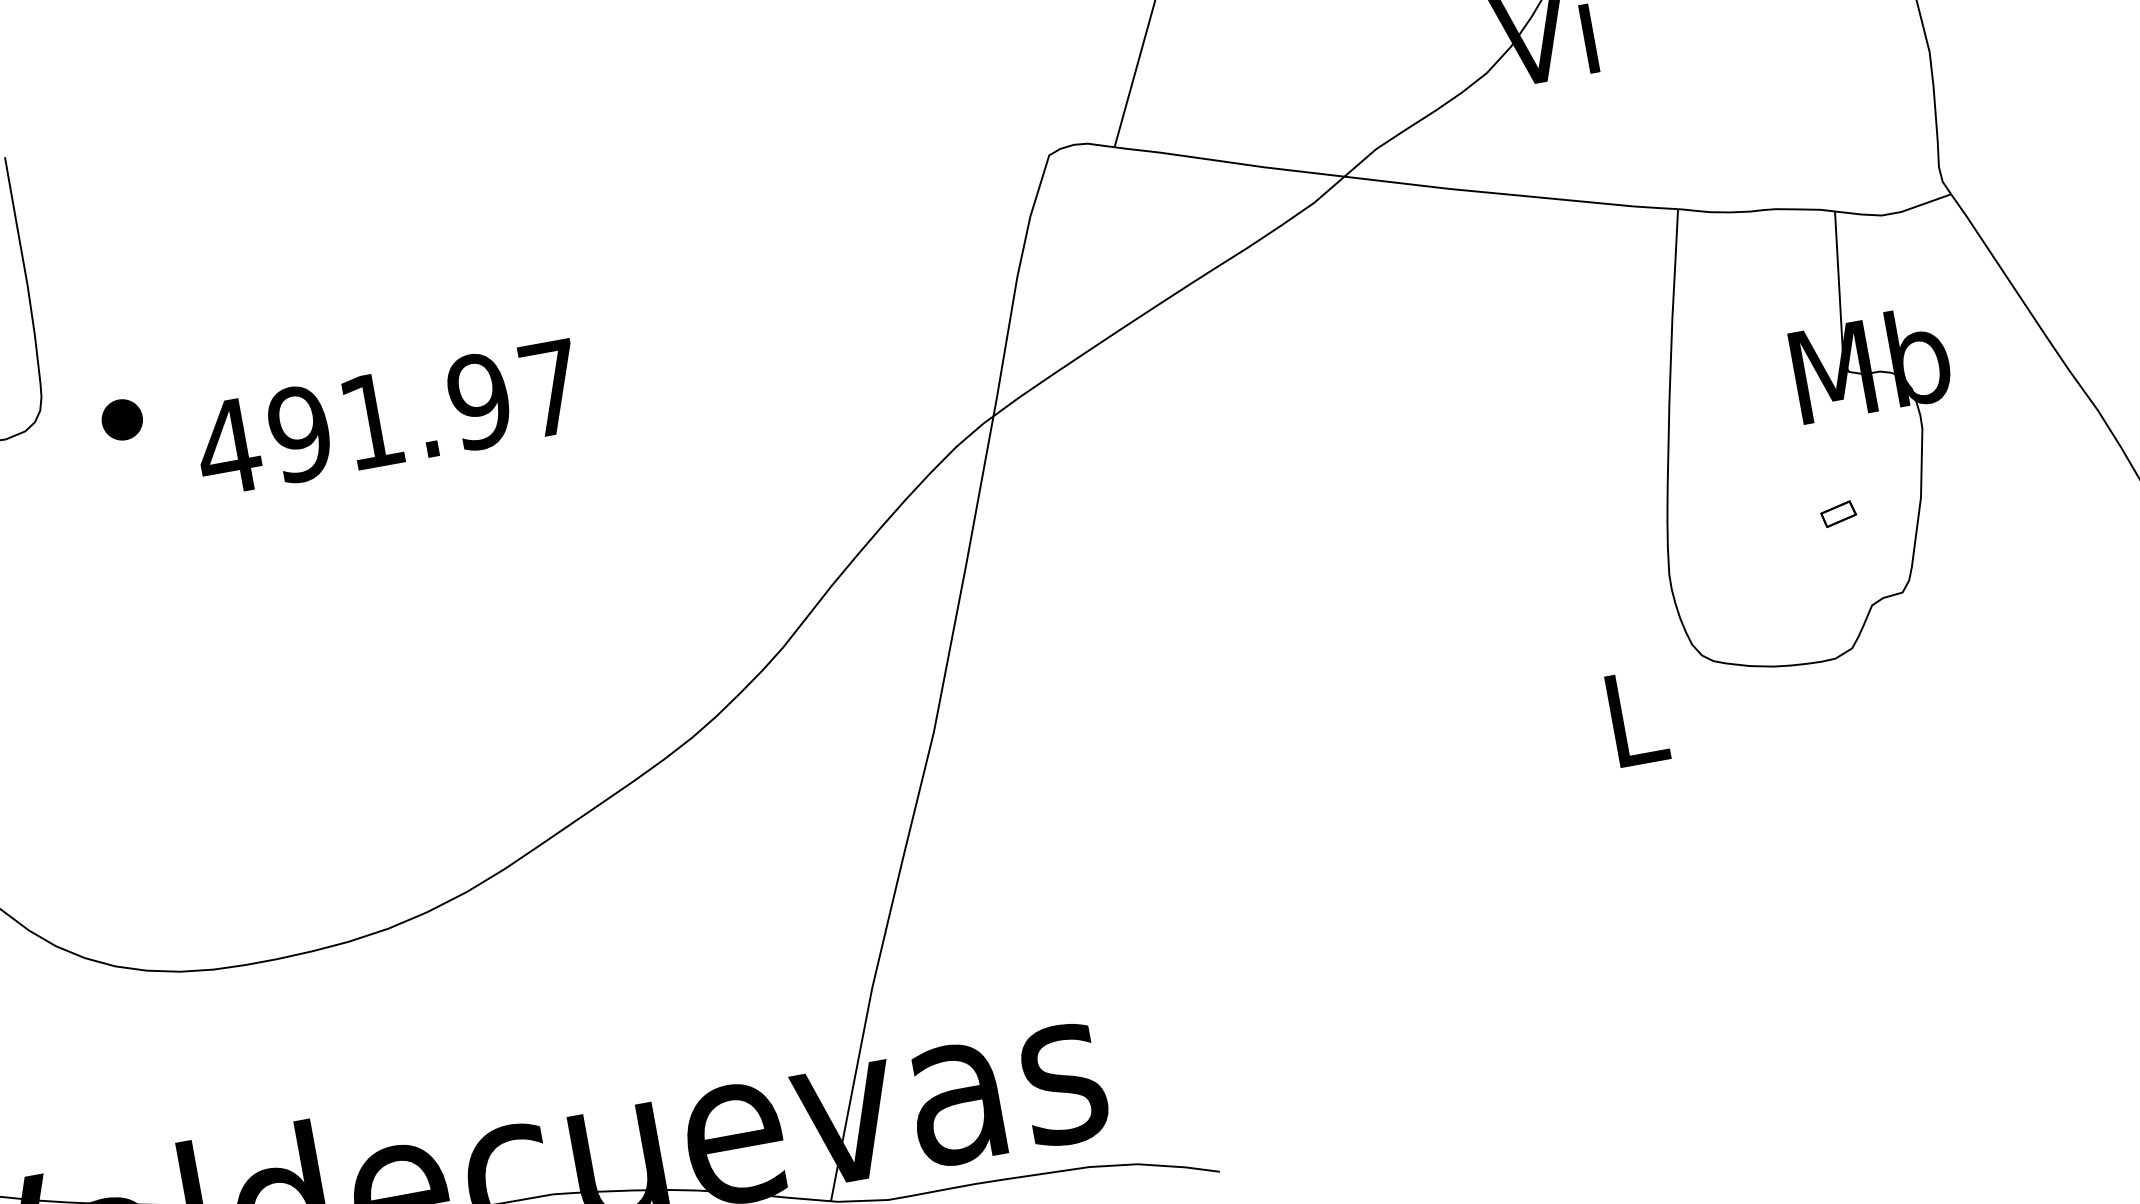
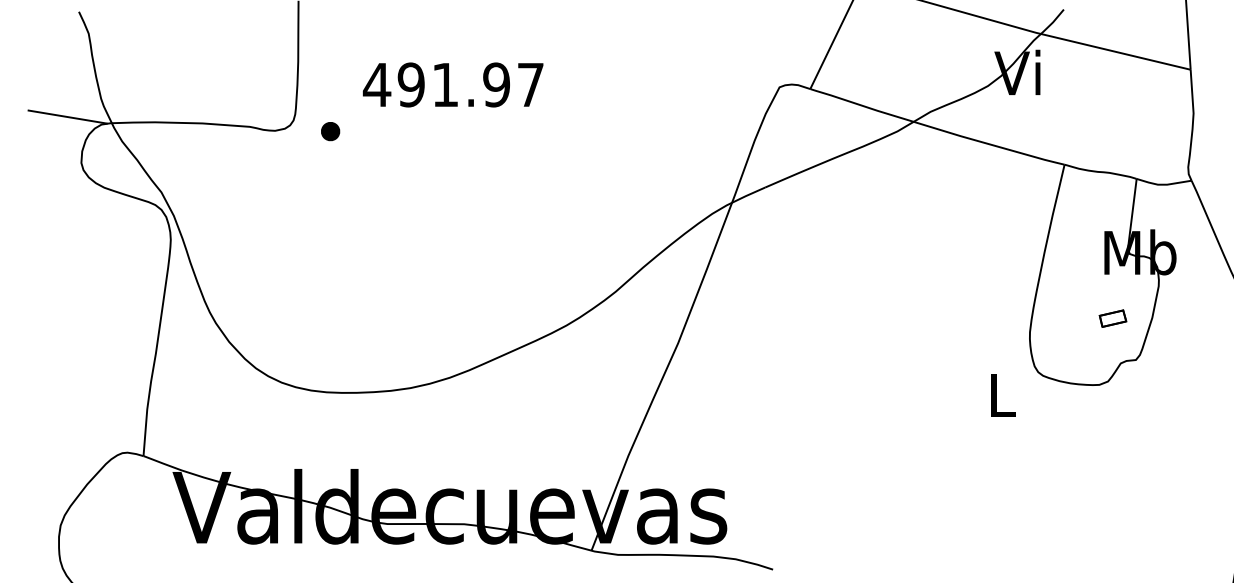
text: (386, 417) -> (452, 84), moved
part: (1837, 514) -> (1112, 318), size x1.67

